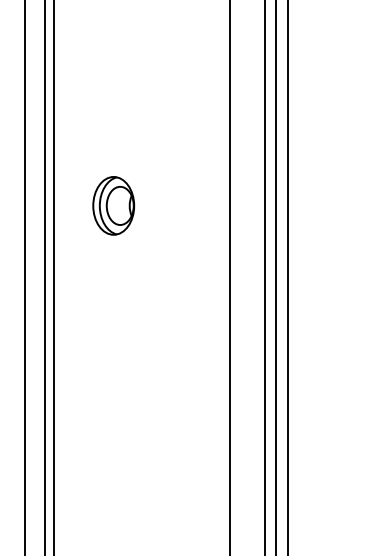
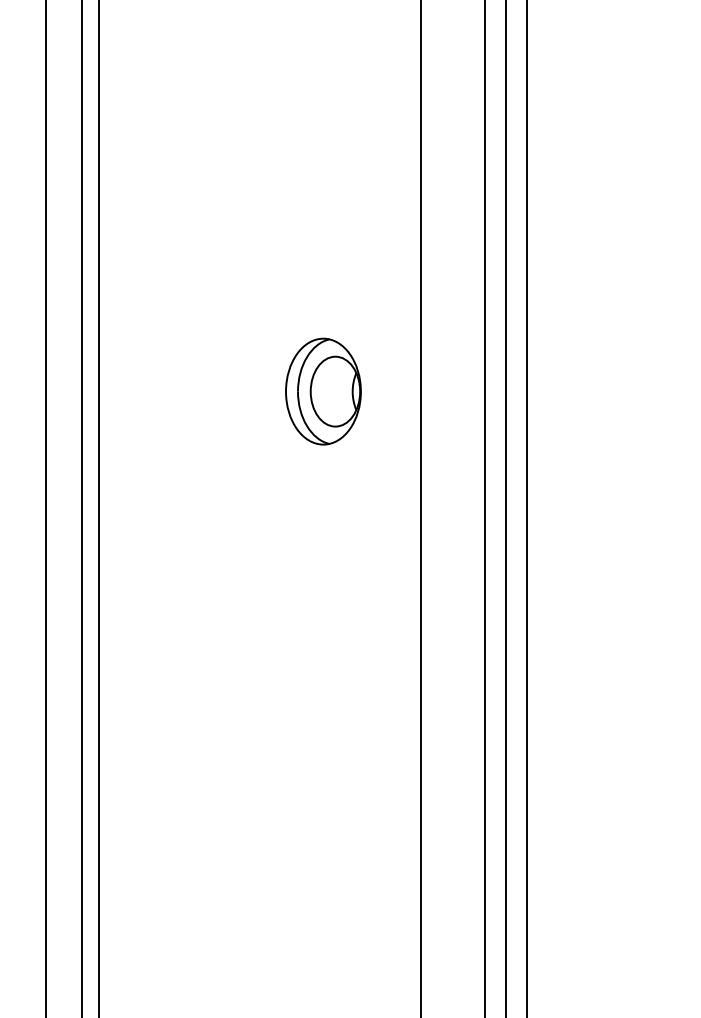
part: (113, 205) -> (323, 390), moved

